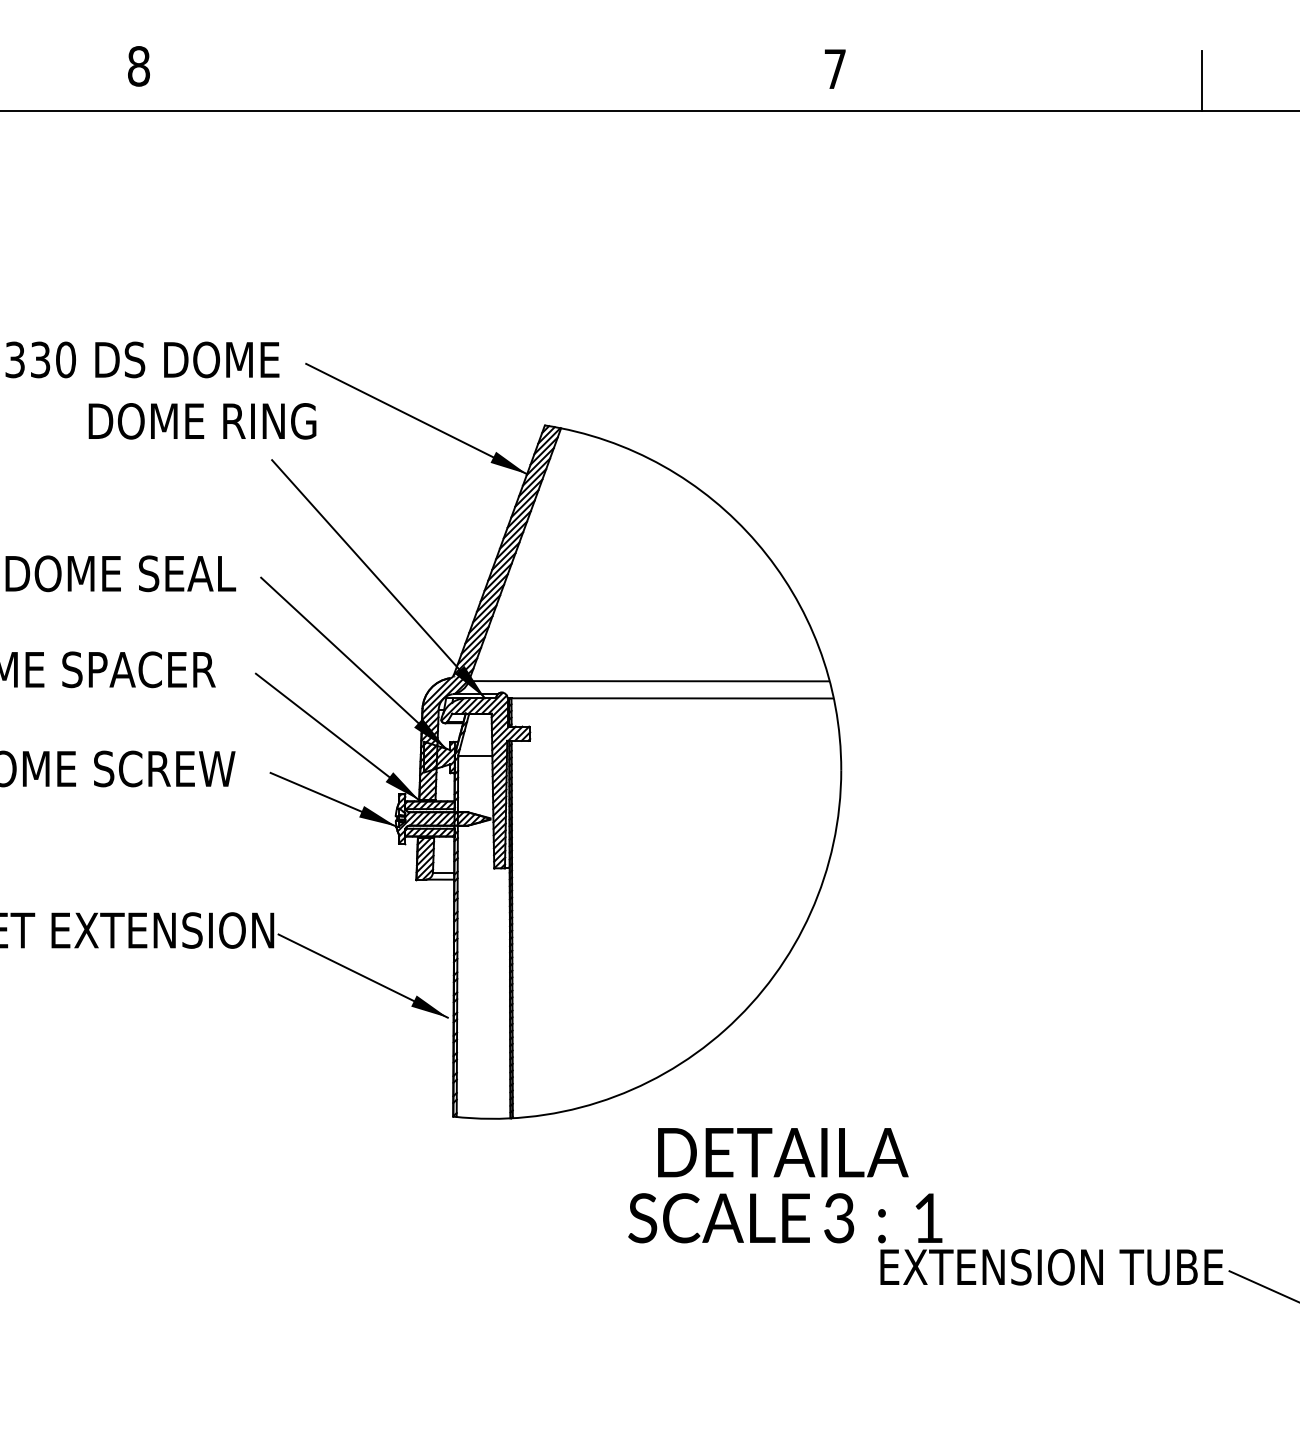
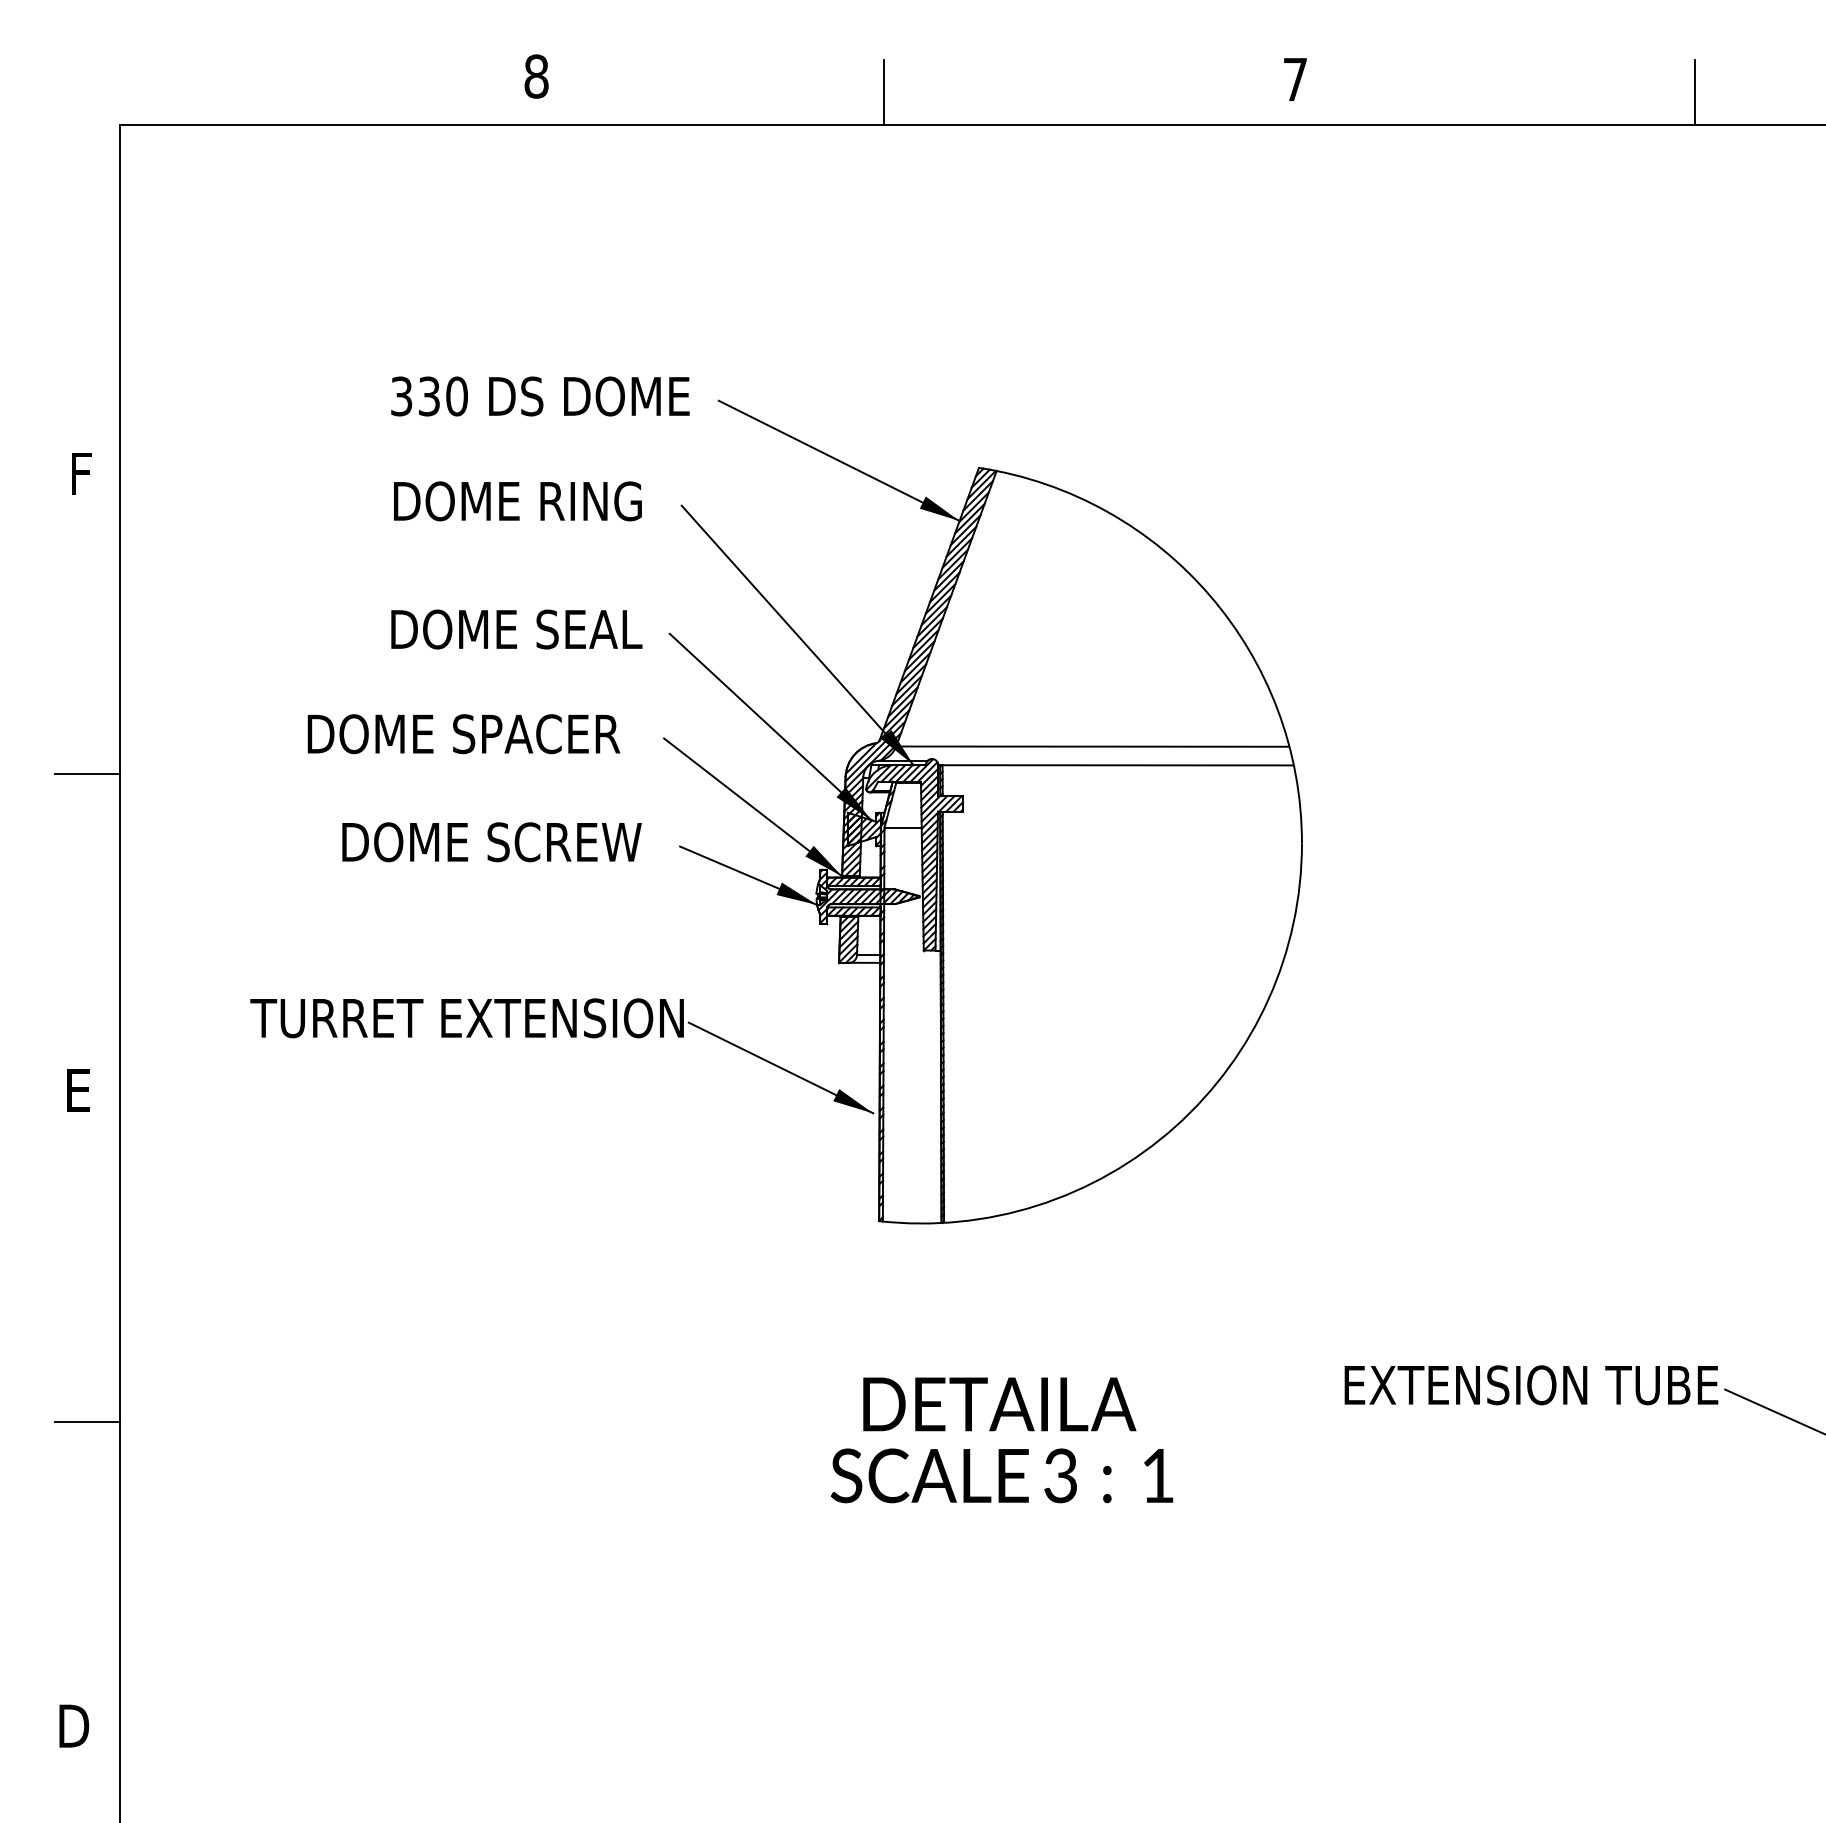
line: (458, 81) -> (884, 92), added
text: (202, 421) -> (517, 501), moved
text: (784, 1185) -> (1001, 1440), moved

